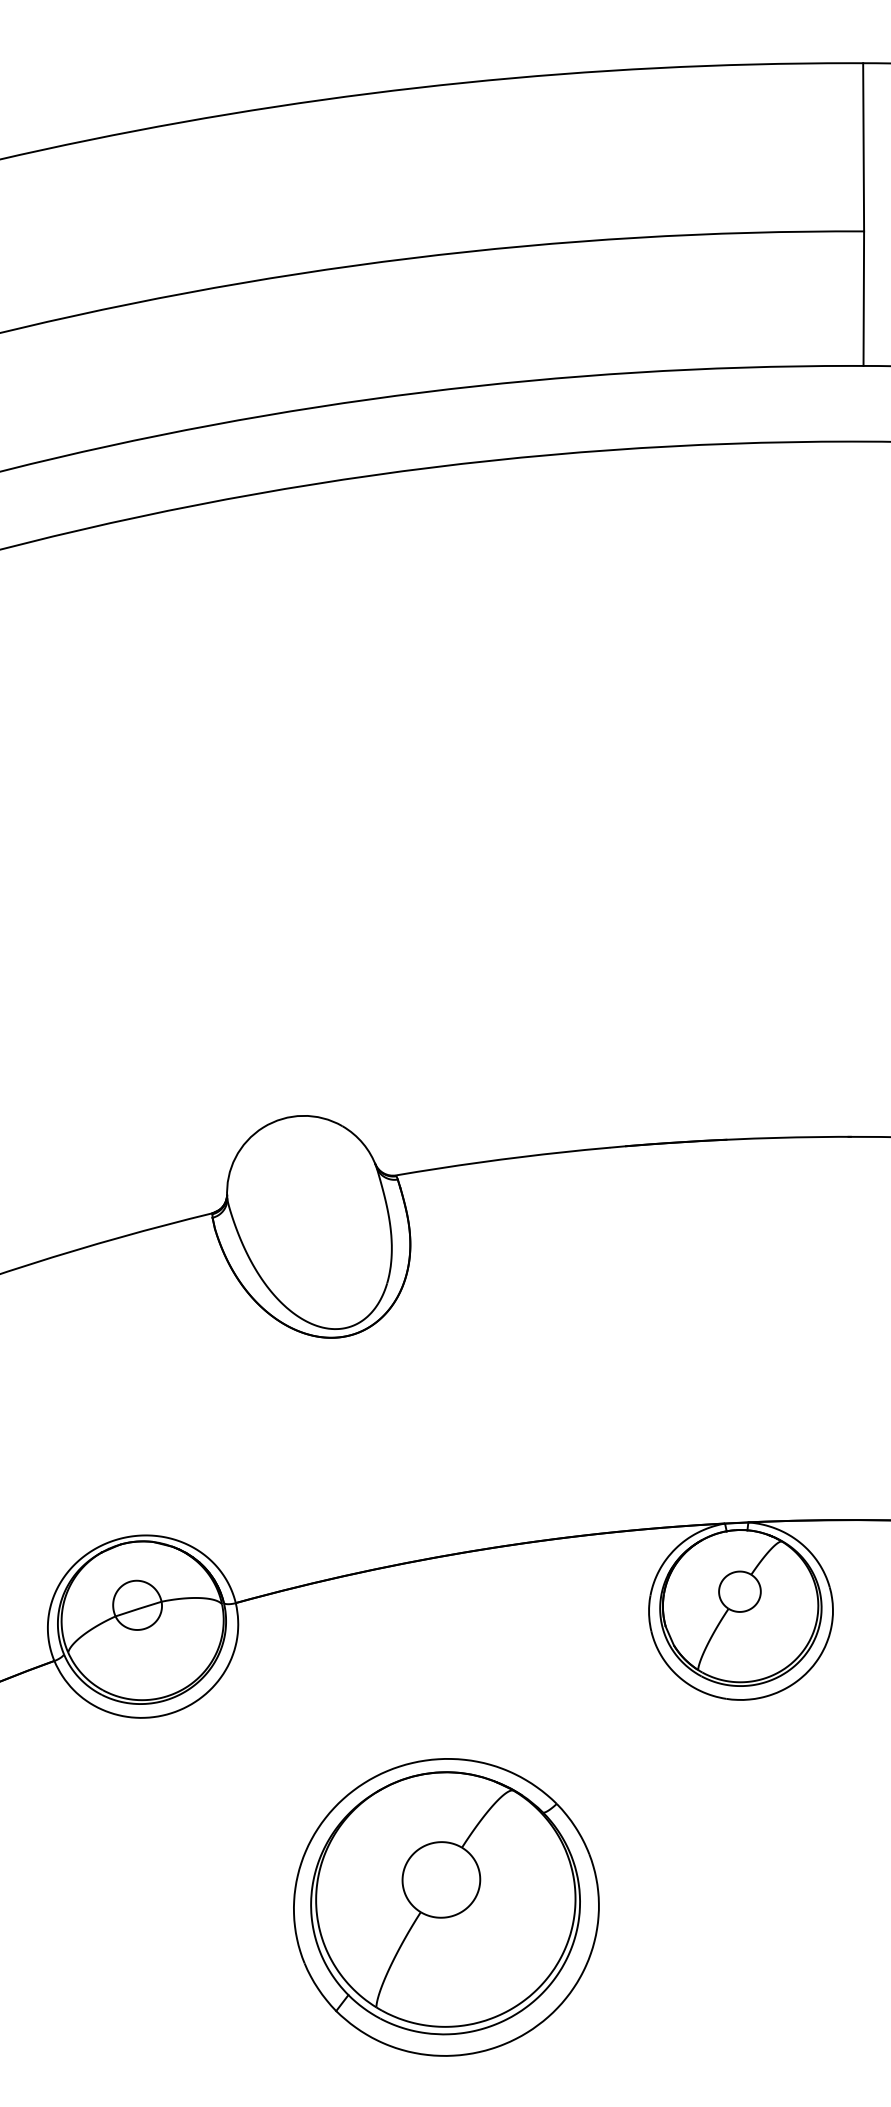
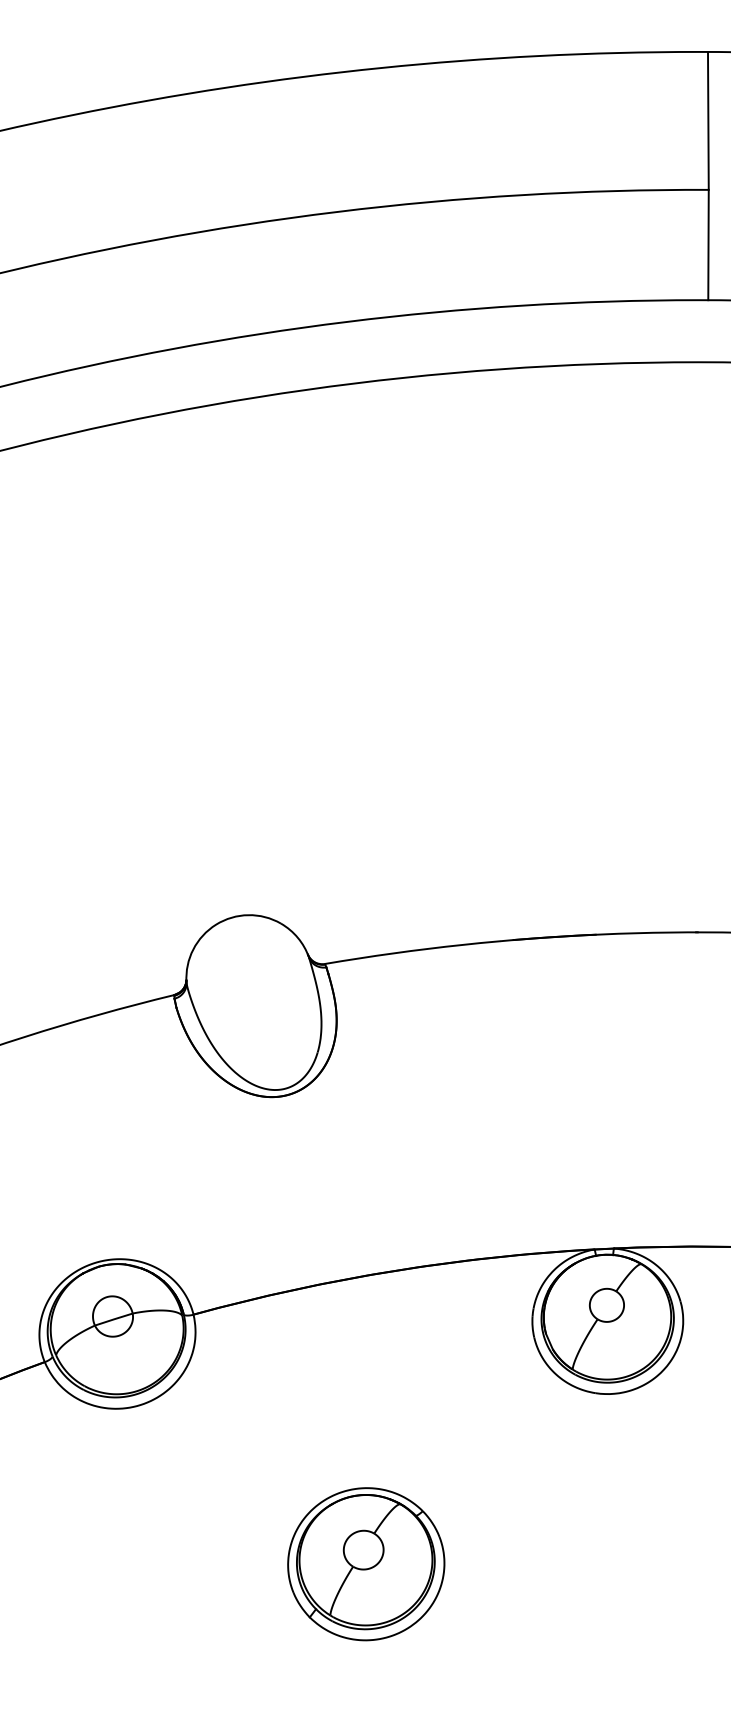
part: (446, 1907) -> (366, 1564), size x0.62

